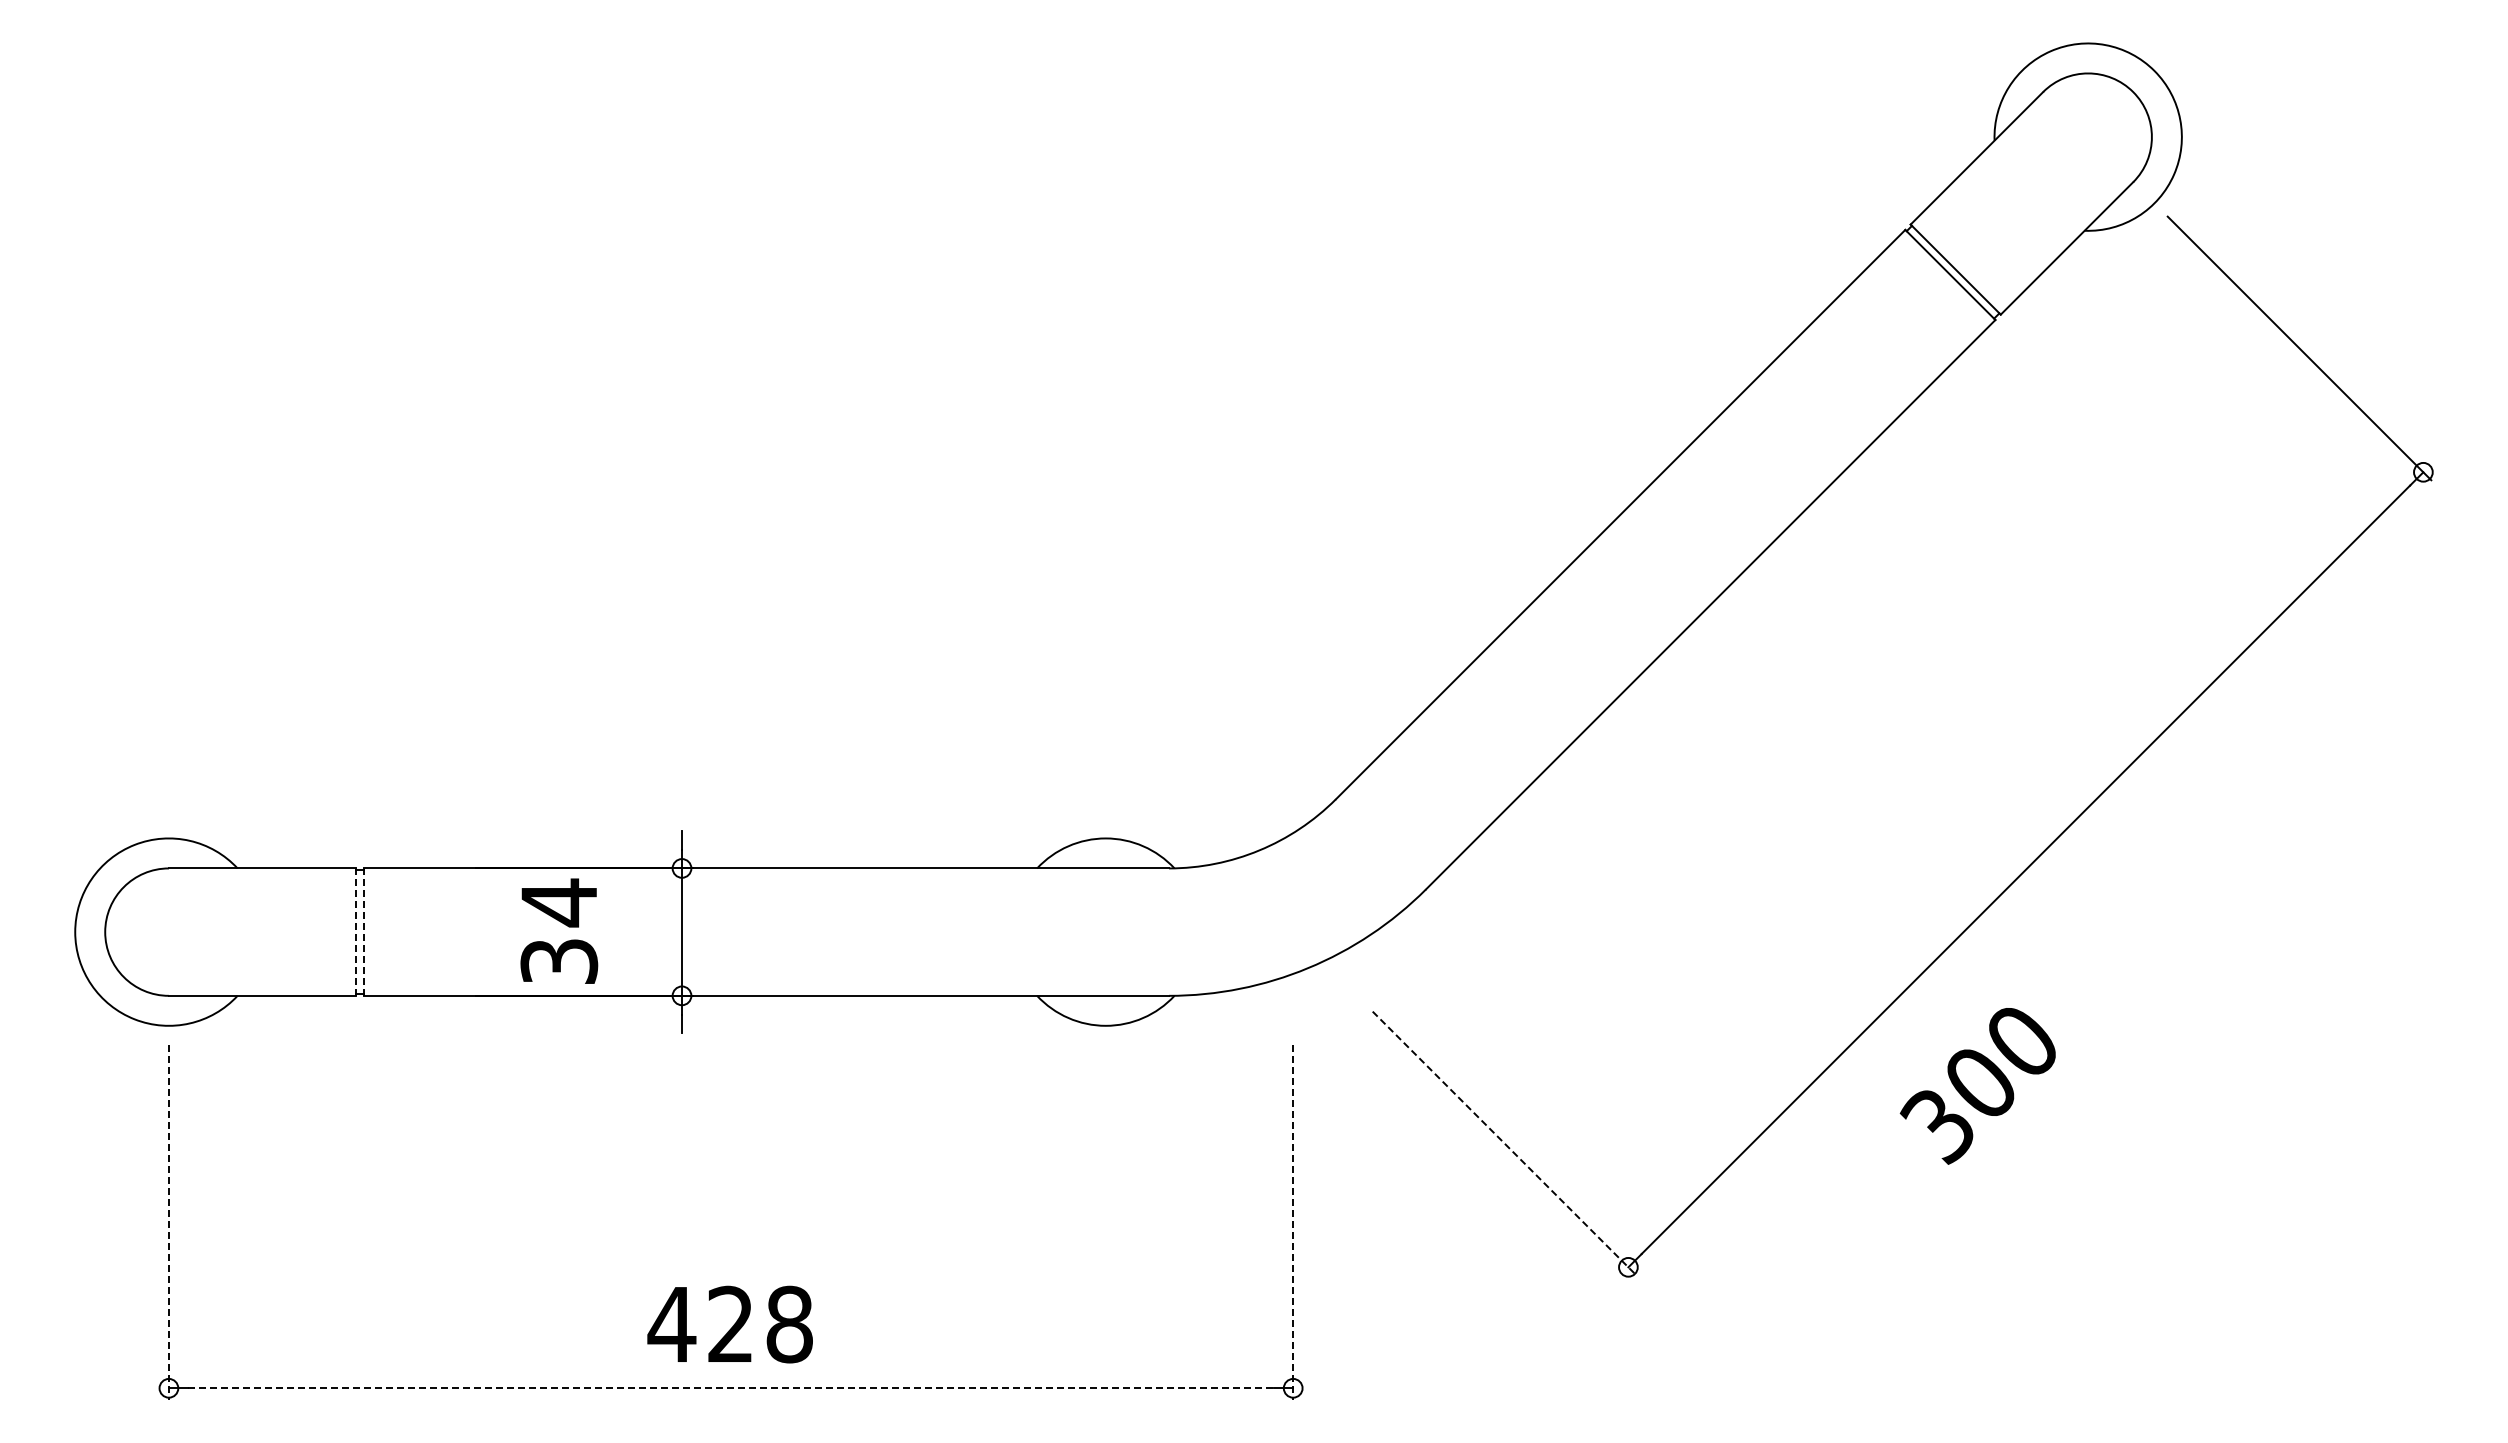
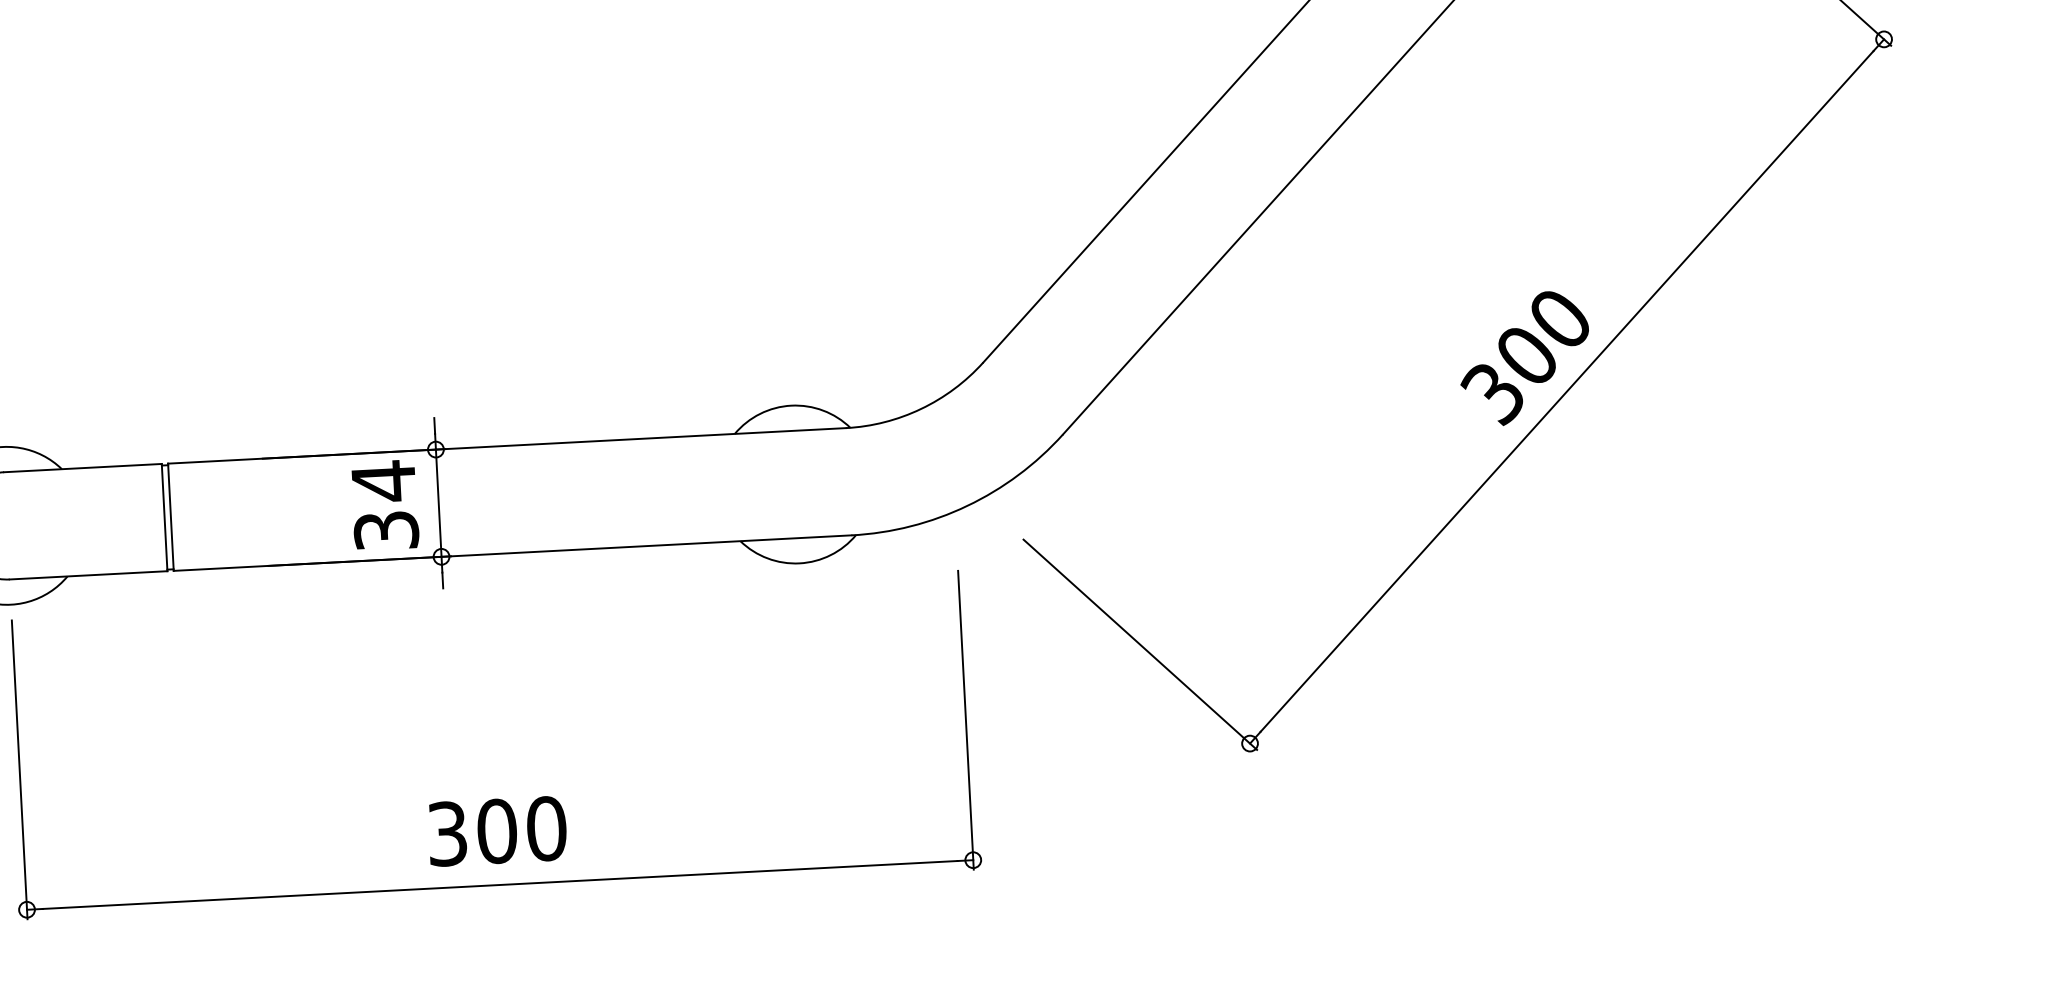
text: (559, 930) -> (385, 504), moved
line: (356, 932) -> (164, 517), dashed -> solid
line: (363, 932) -> (170, 517), dashed -> solid
text: (1977, 1086) -> (1524, 358), moved
line: (1504, 1143) -> (1140, 644), dashed -> solid
line: (168, 1222) -> (19, 770), dashed -> solid
line: (1293, 1222) -> (966, 720), dashed -> solid
text: (730, 1324) -> (496, 831), 428 -> 300
line: (731, 1388) -> (500, 885), dashed -> solid

